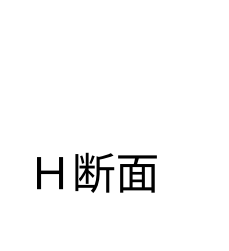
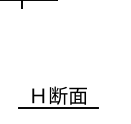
line: (94, 200) -> (58, 108), added

